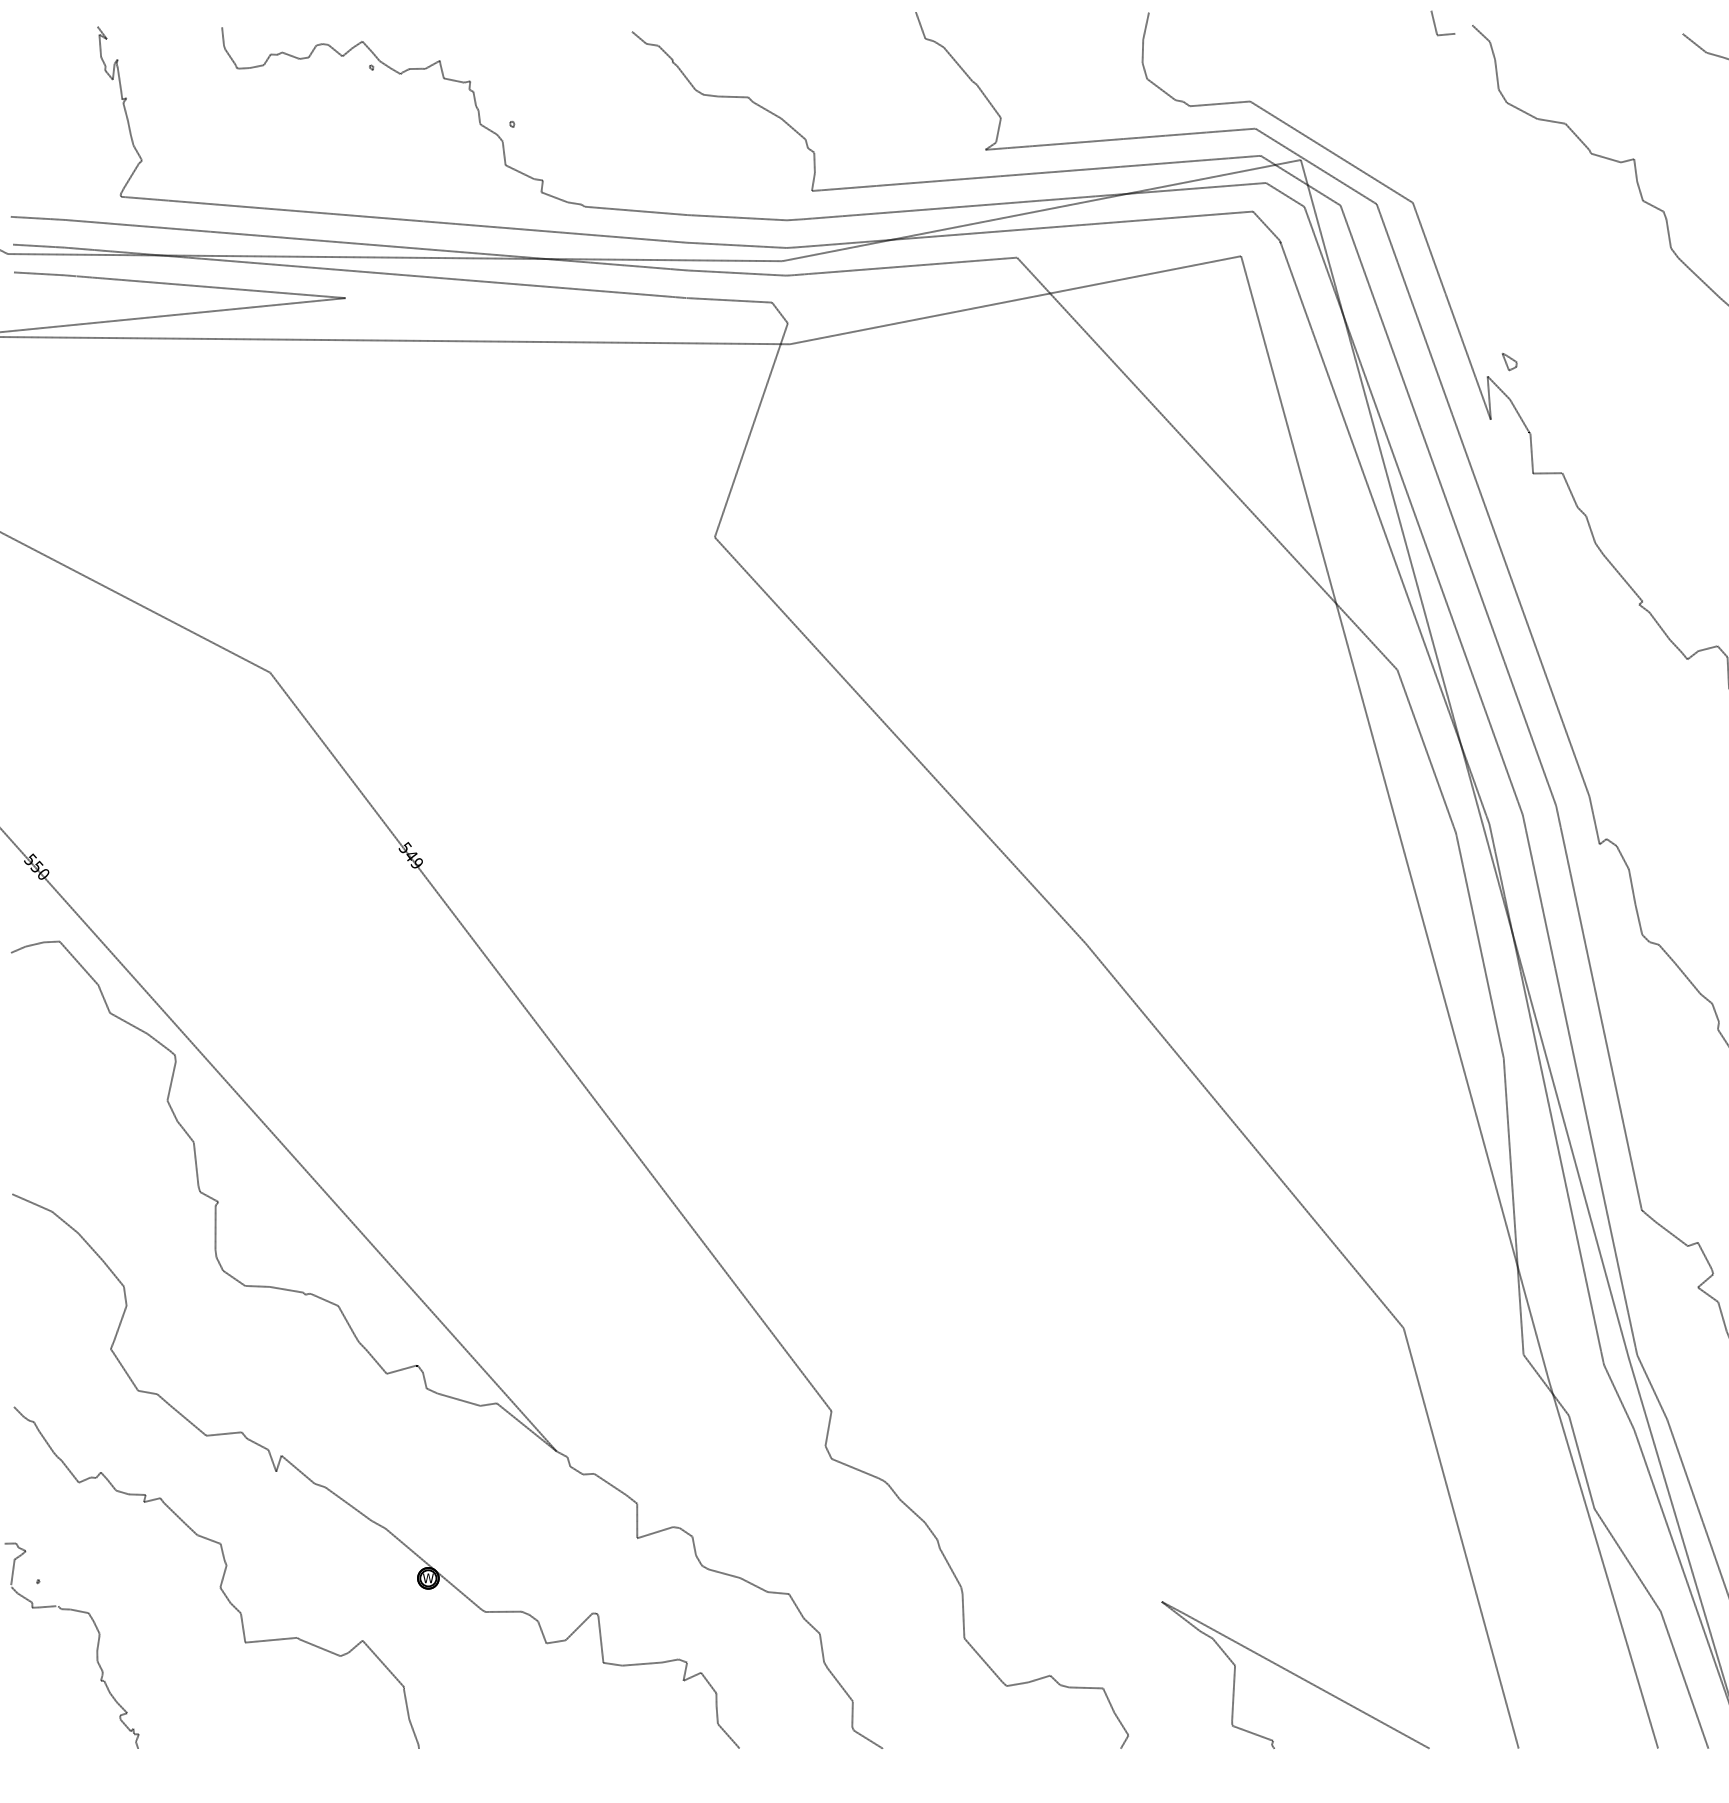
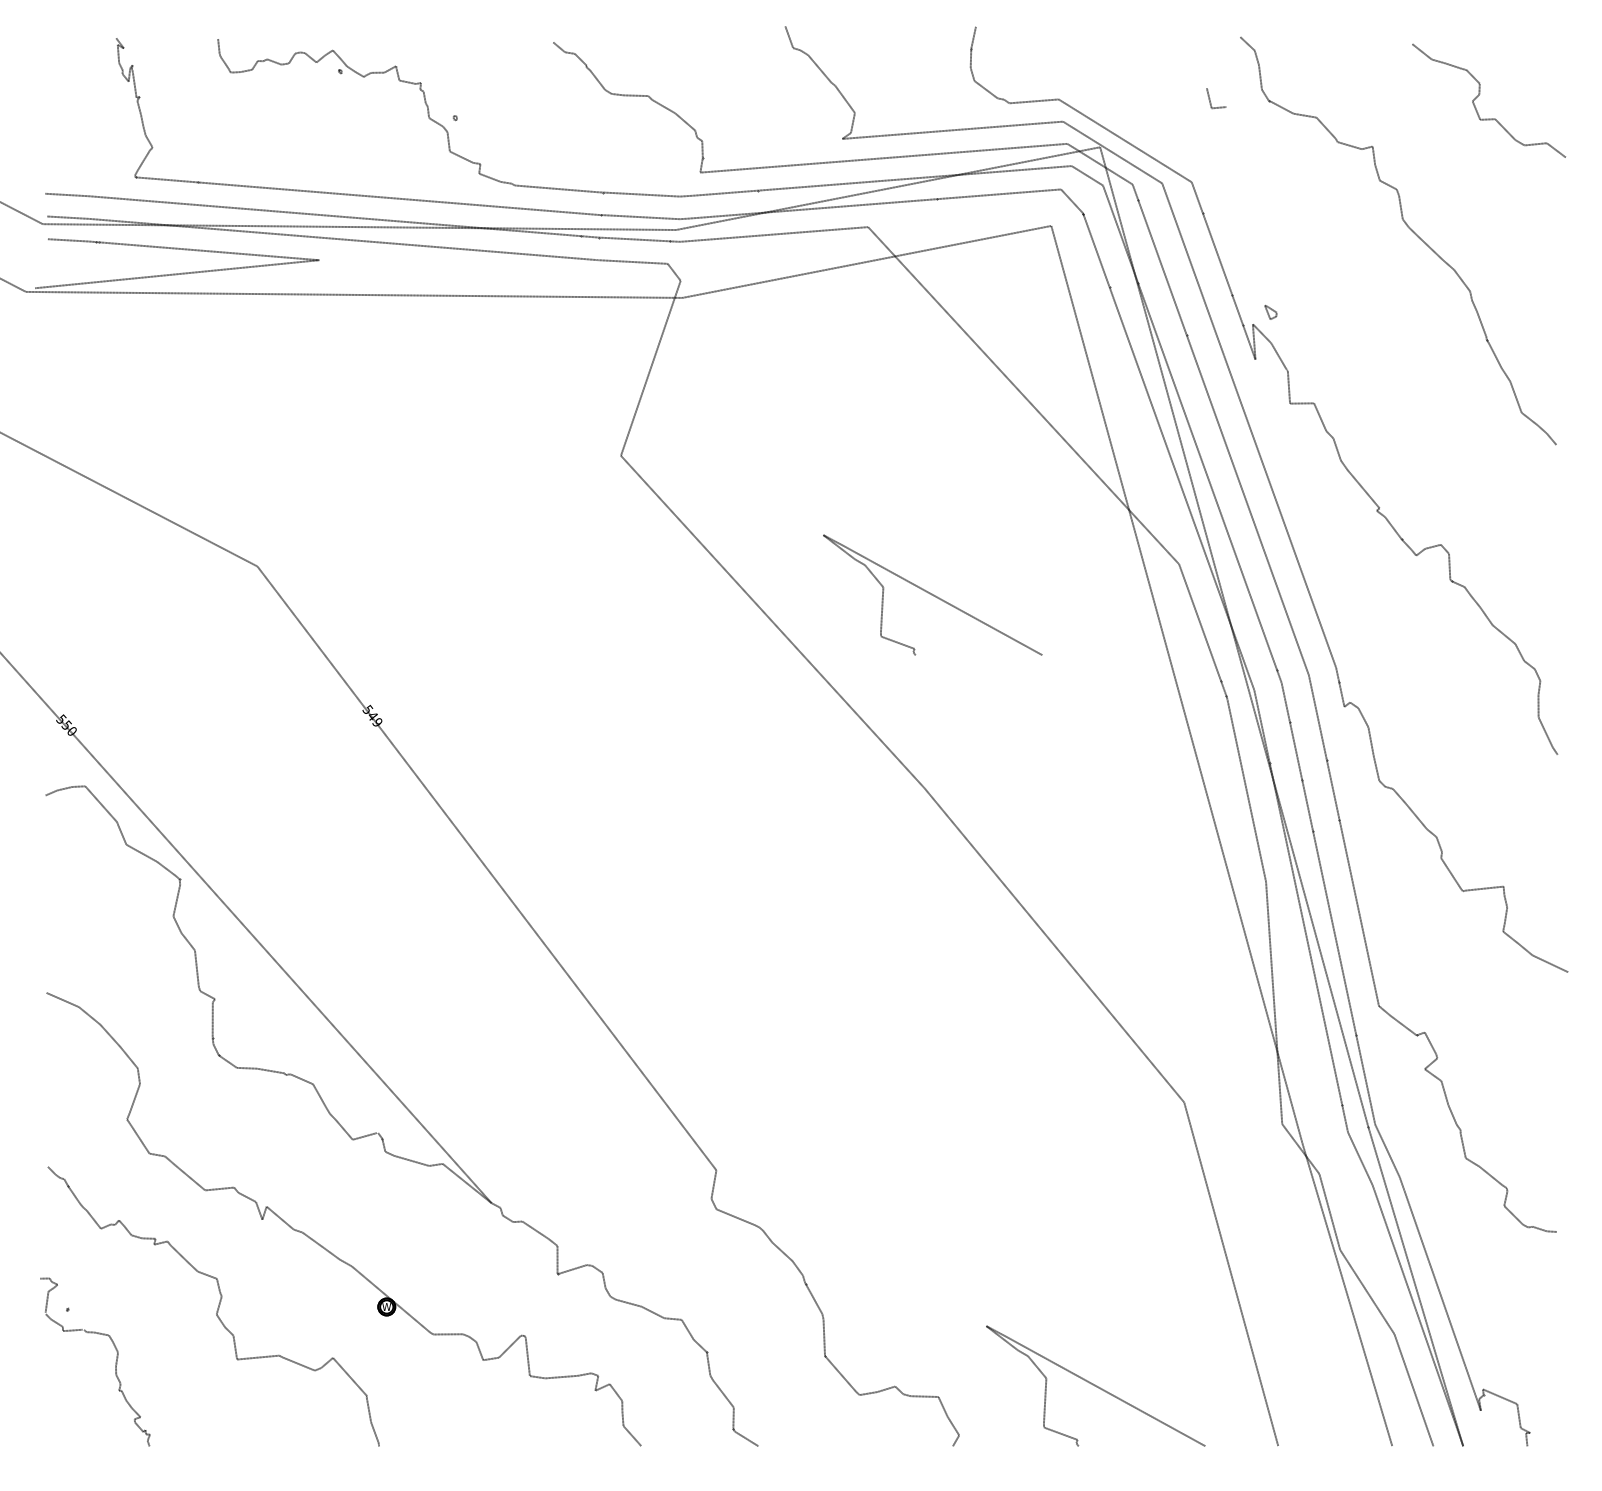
line: (1435, 23) -> (1210, 98), moved
curve: (1095, 706) -> (932, 594), added

